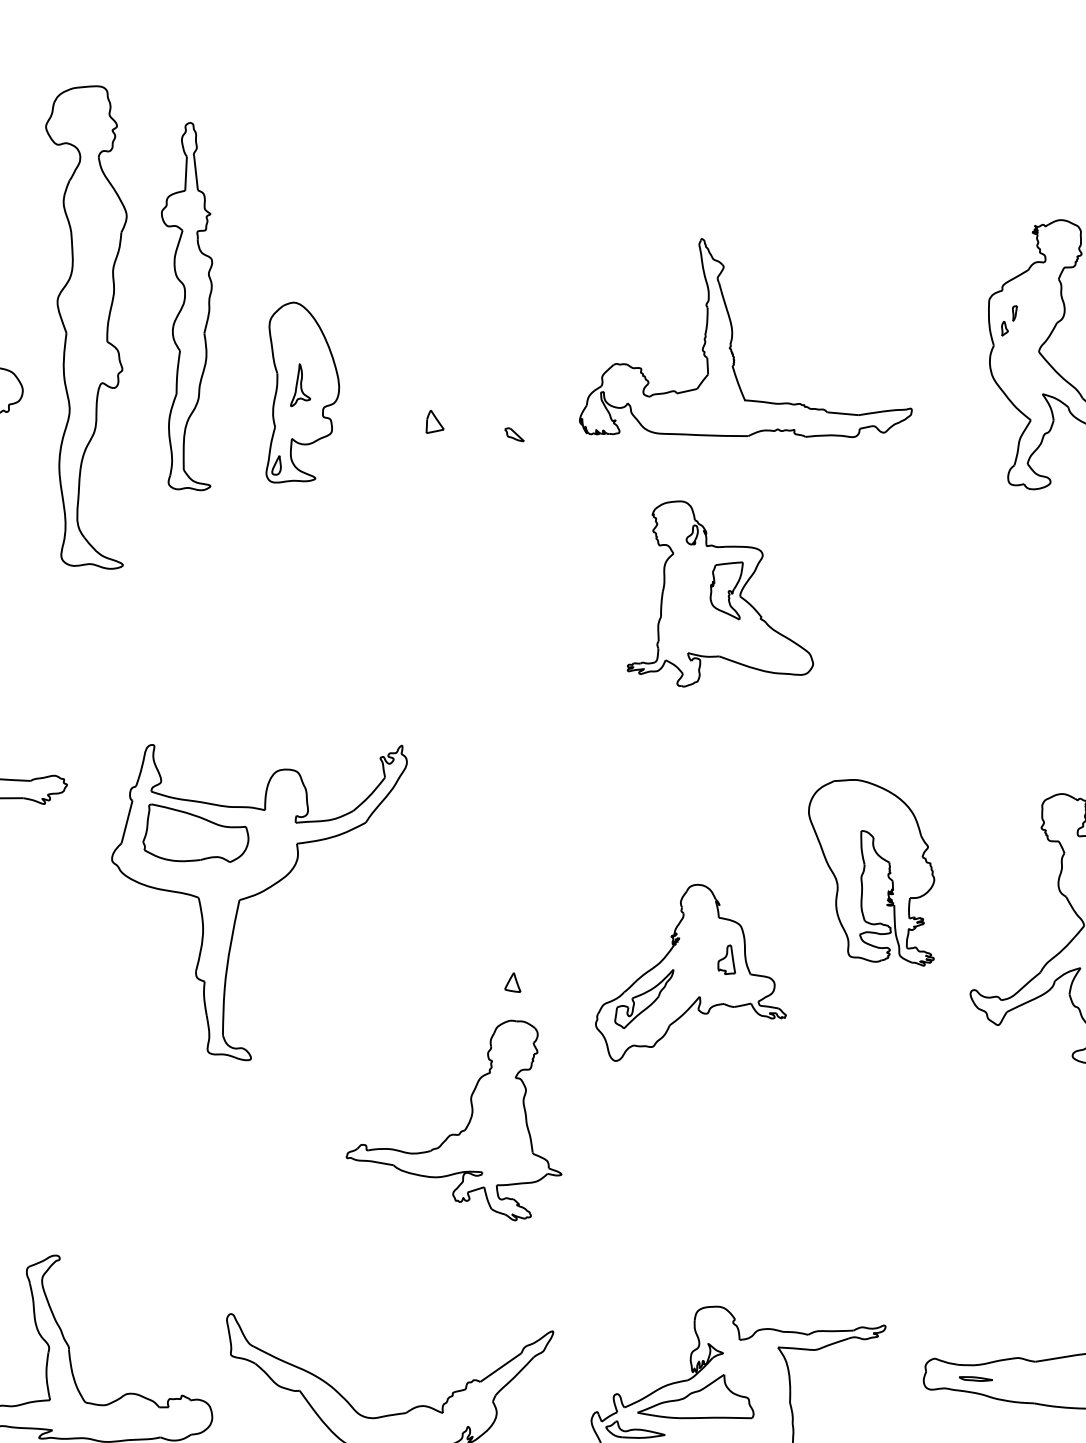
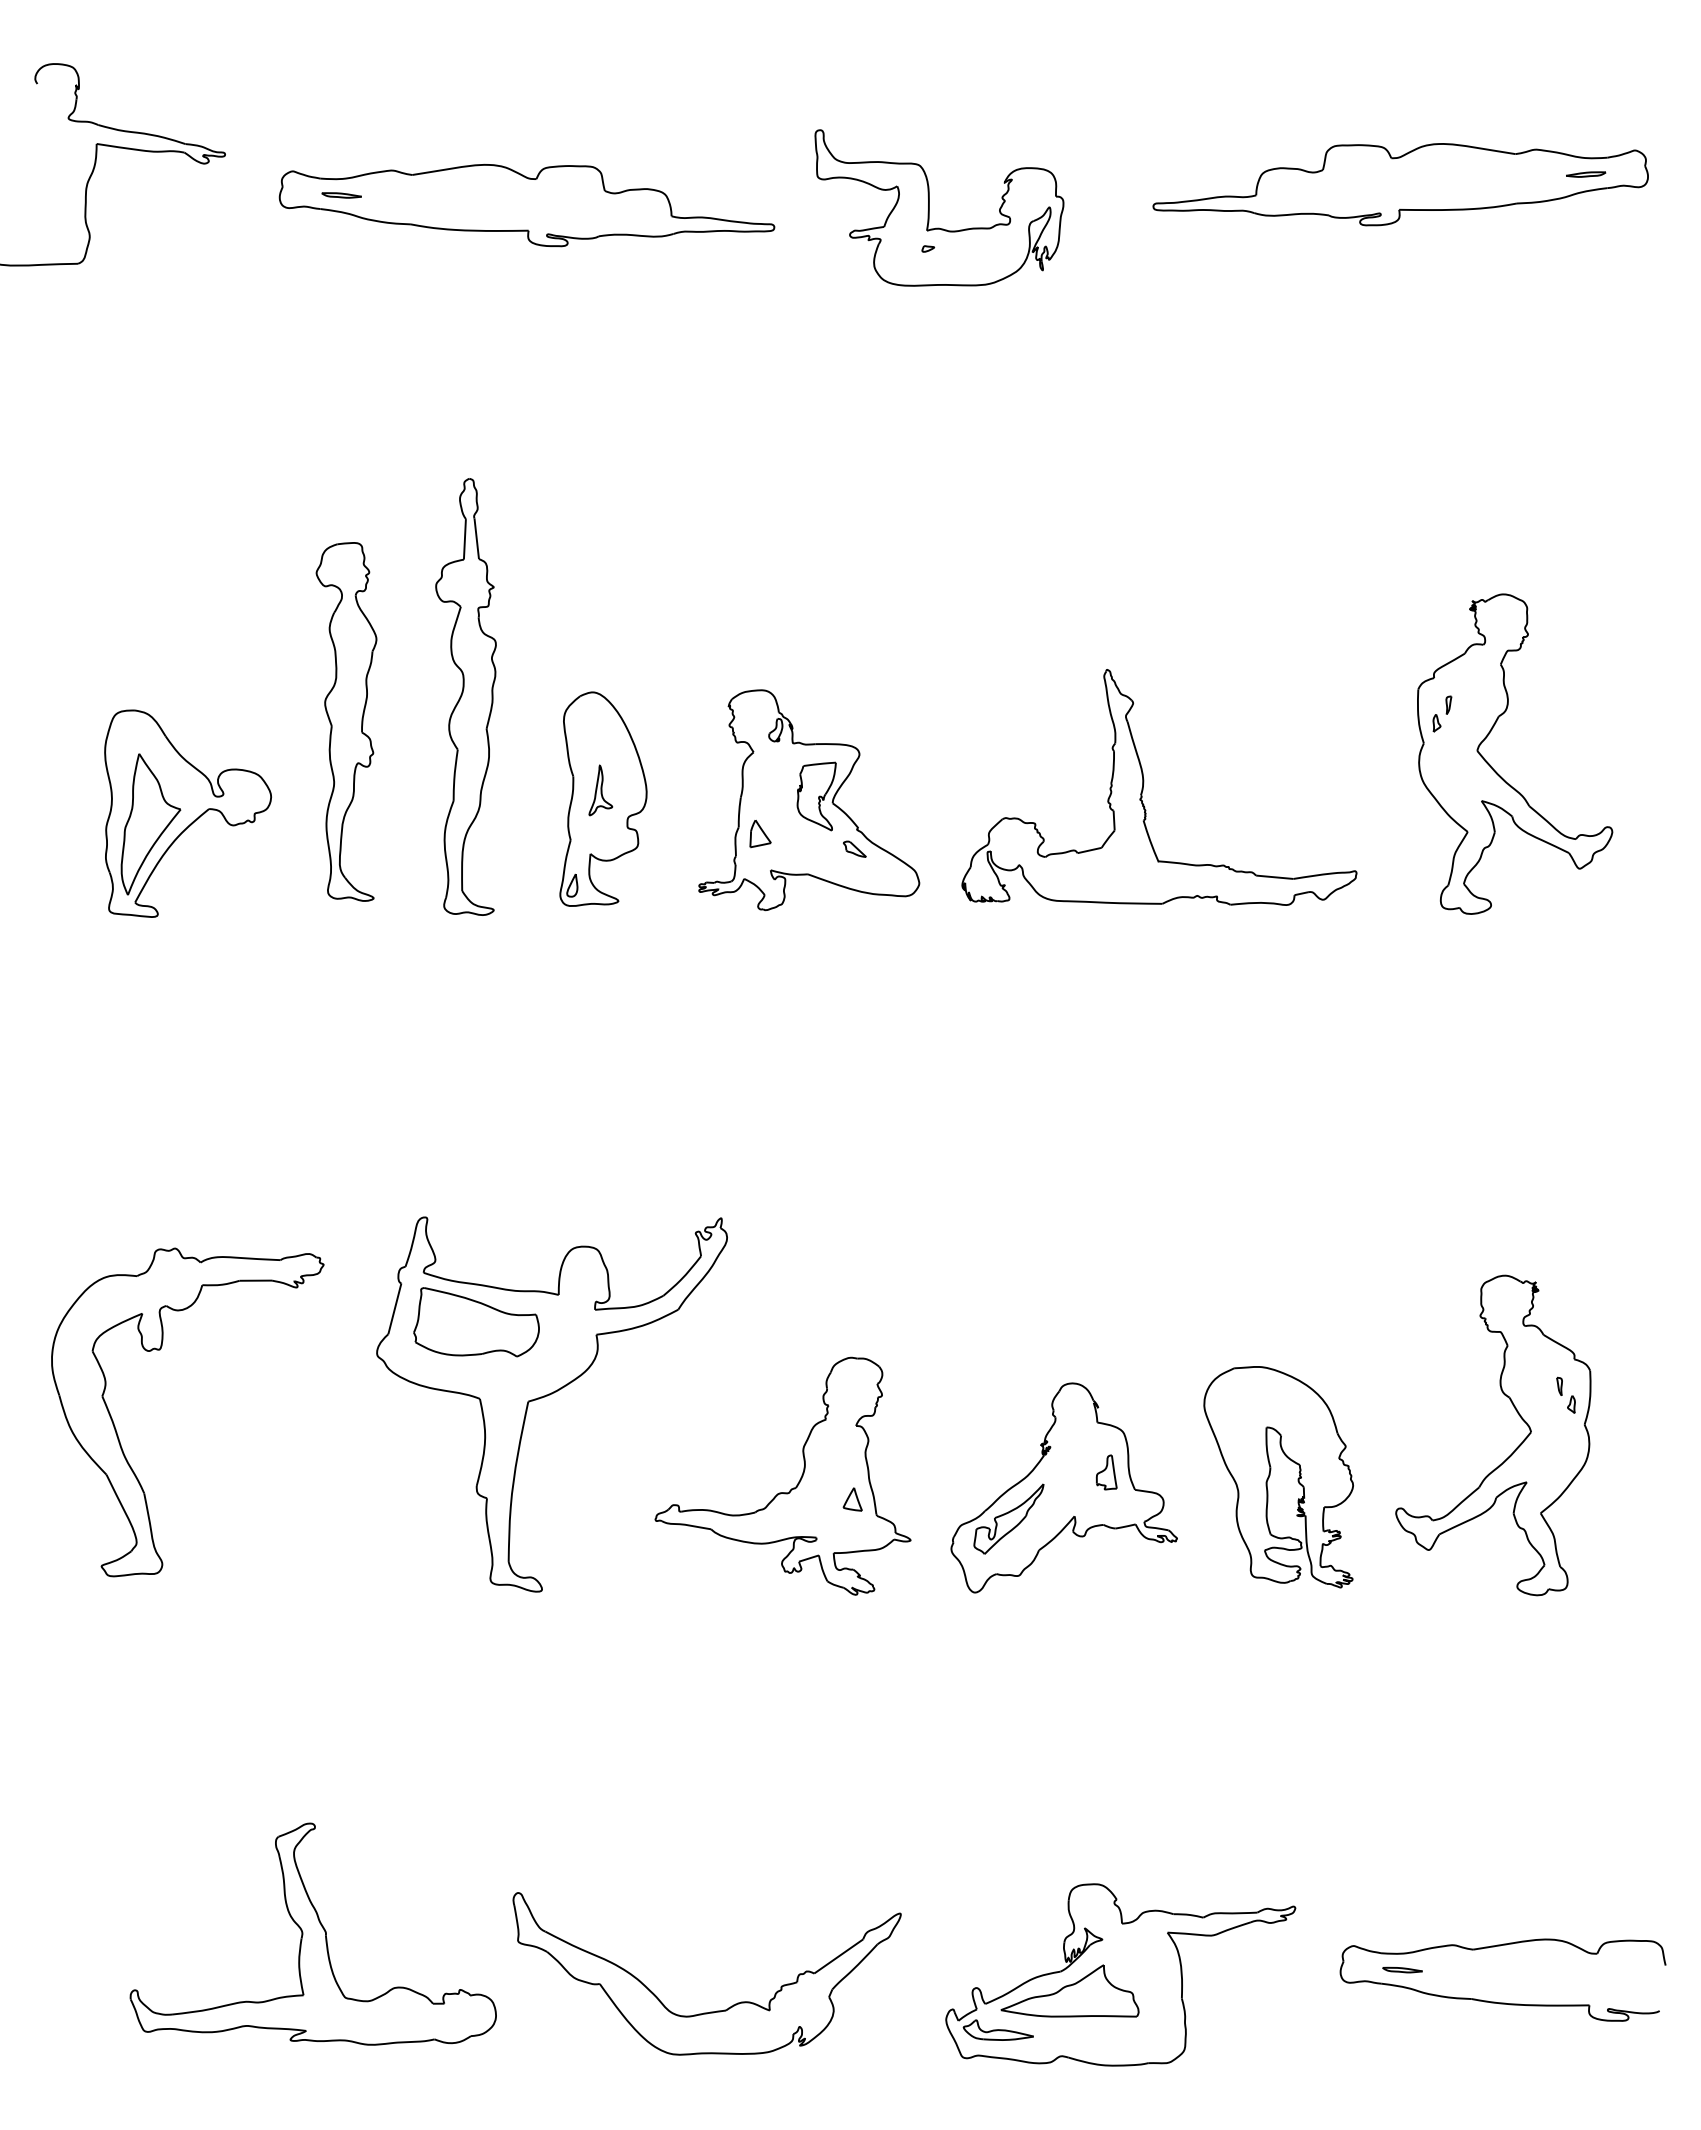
part: (86, 327) -> (346, 721), size x0.62
part: (733, 334) -> (1144, 783), moved
part: (720, 594) -> (809, 800), moved
part: (864, 871) -> (1270, 1475), moved
part: (461, 1130) -> (791, 1488), moved

